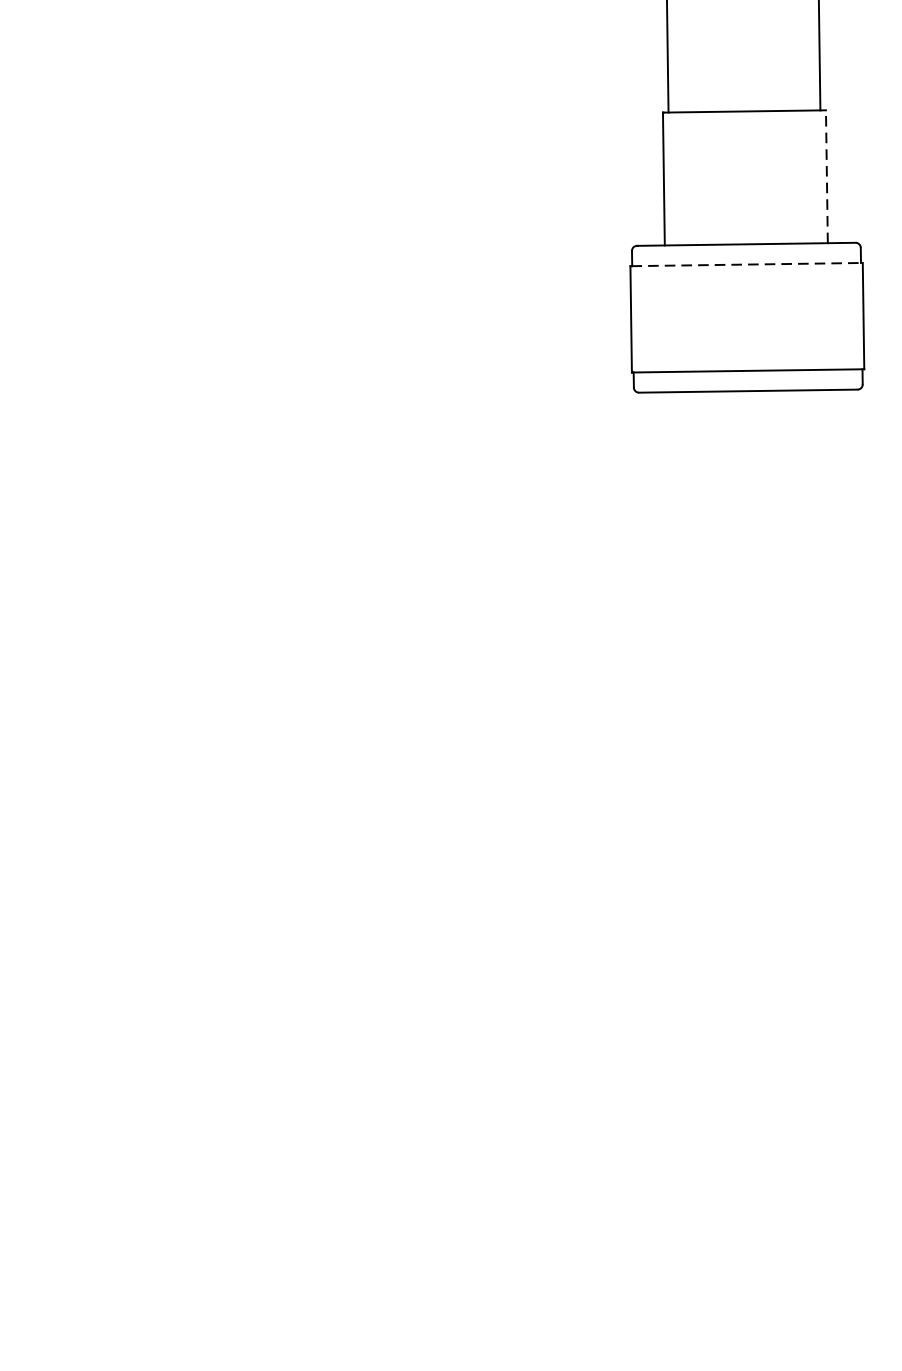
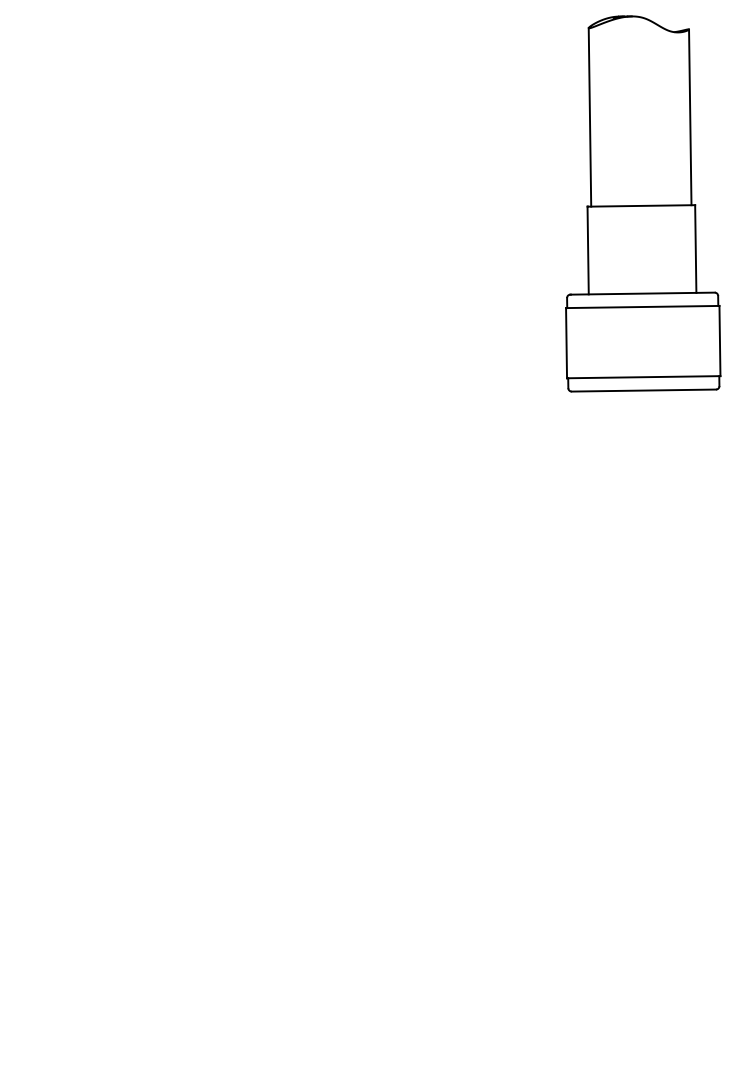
line: (826, 177) -> (695, 249), dashed -> solid
line: (747, 265) -> (643, 307), dashed -> solid

